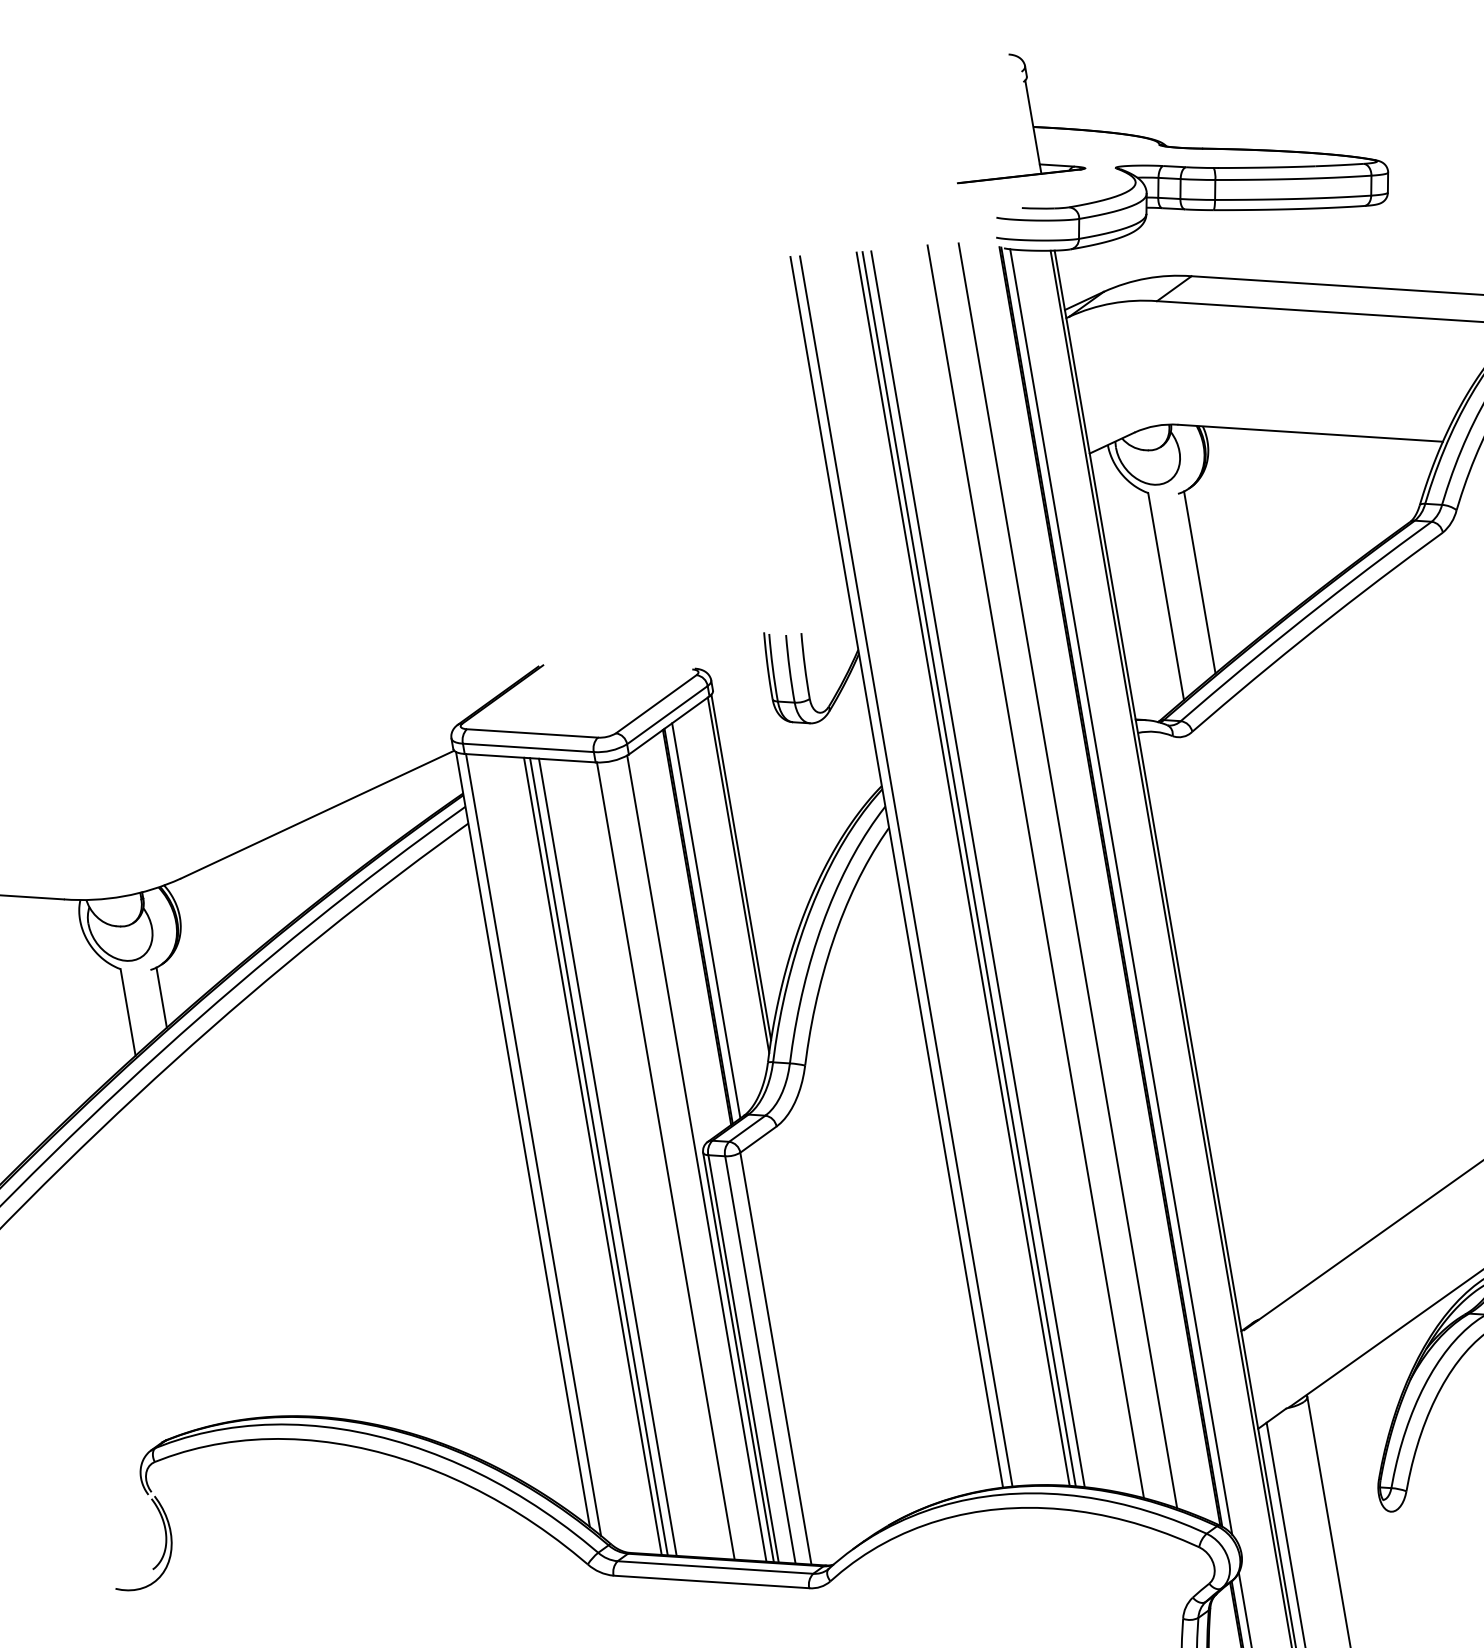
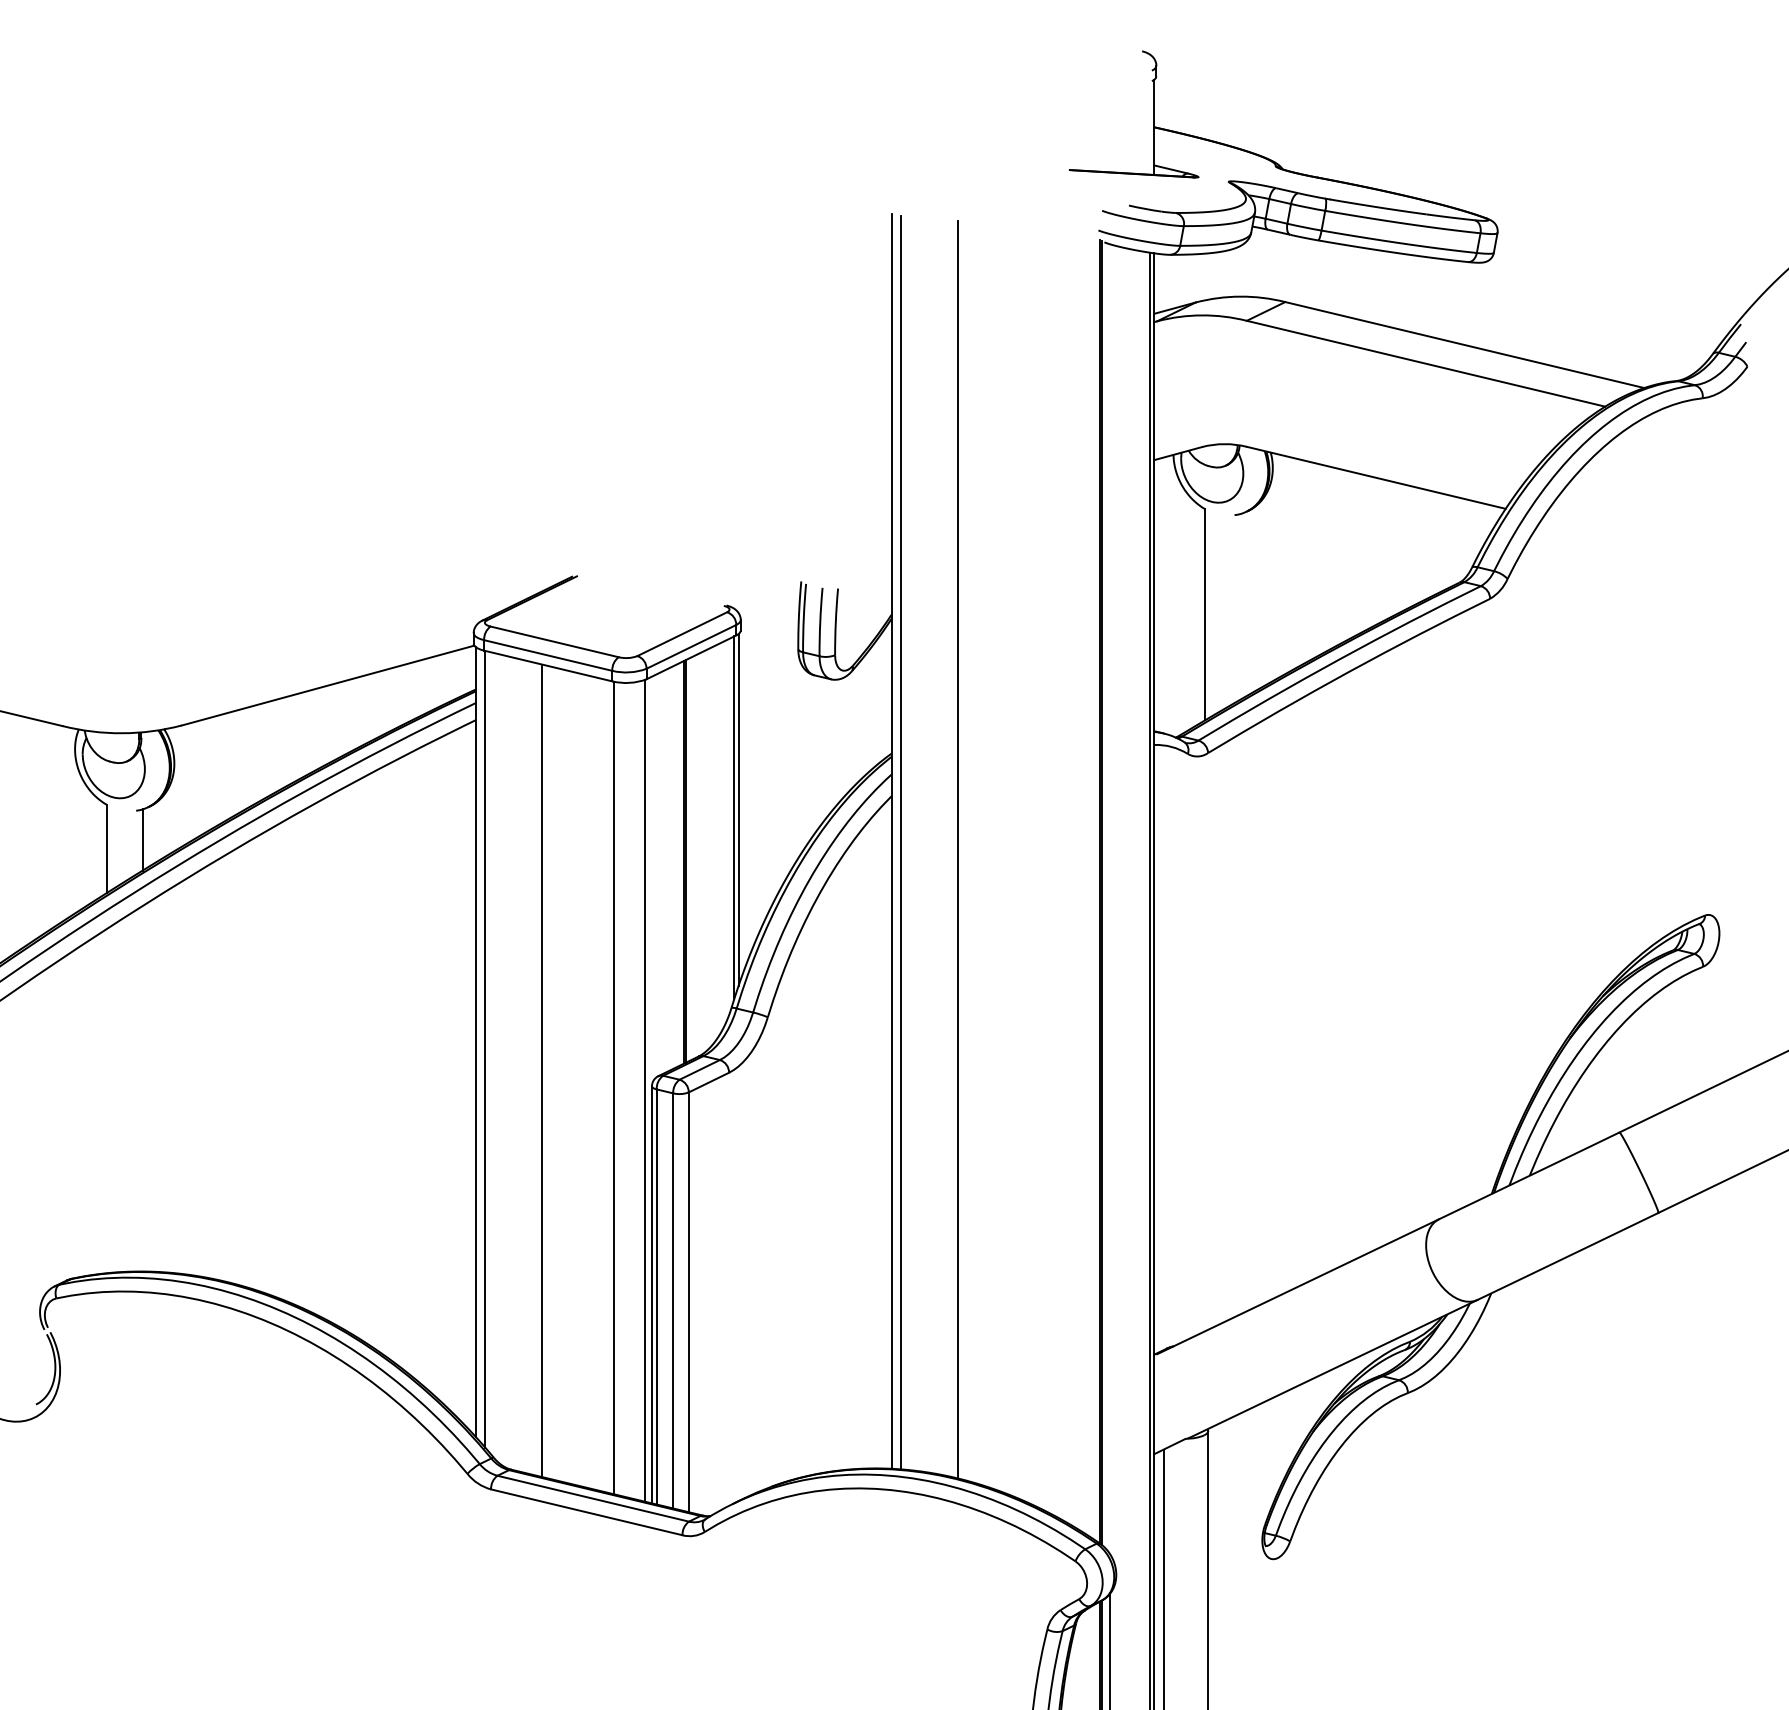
line: (1200, 582) -> (1241, 606), removed
line: (968, 868) -> (963, 850), removed
line: (978, 869) -> (972, 852), removed
line: (1035, 871) -> (1029, 864), removed
line: (1068, 875) -> (1060, 874), removed
line: (1121, 891) -> (1110, 899), removed
line: (705, 920) -> (694, 856), removed
line: (599, 1156) -> (548, 1072), removed
line: (607, 1157) -> (556, 1074), removed

